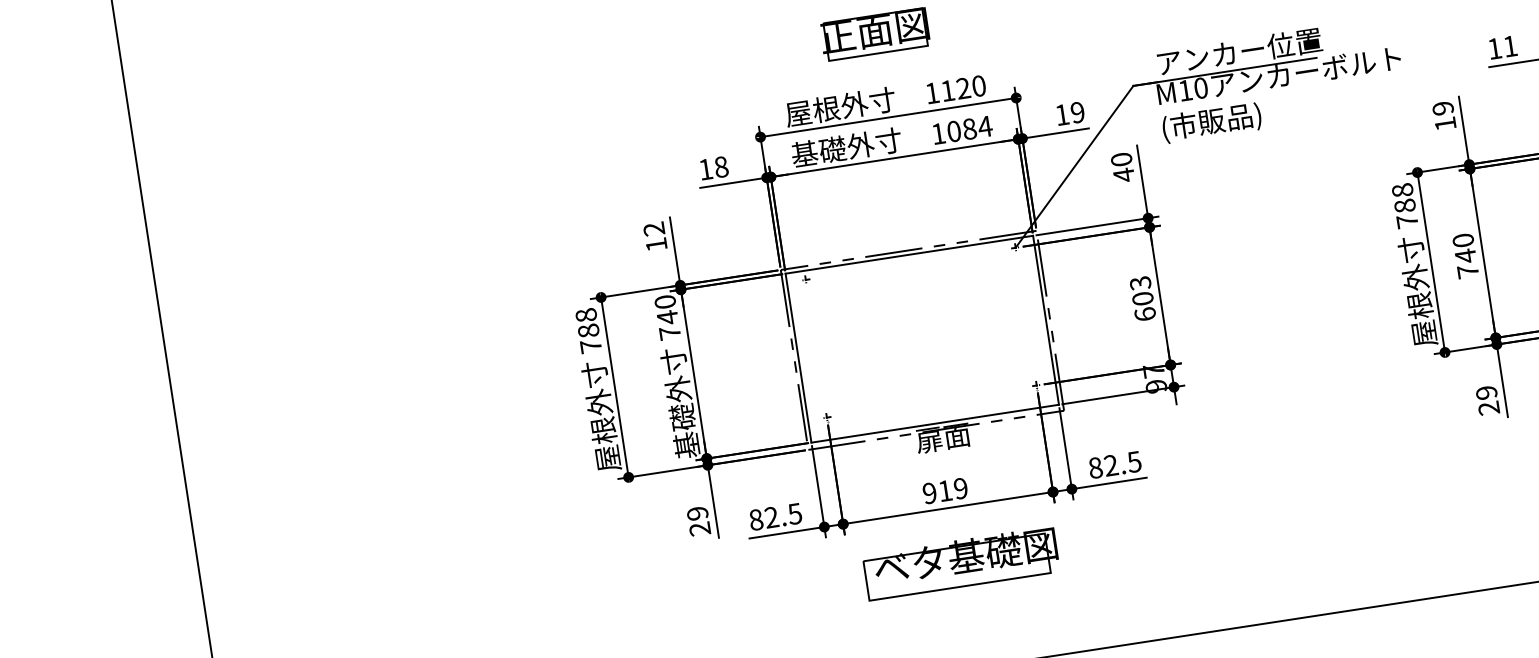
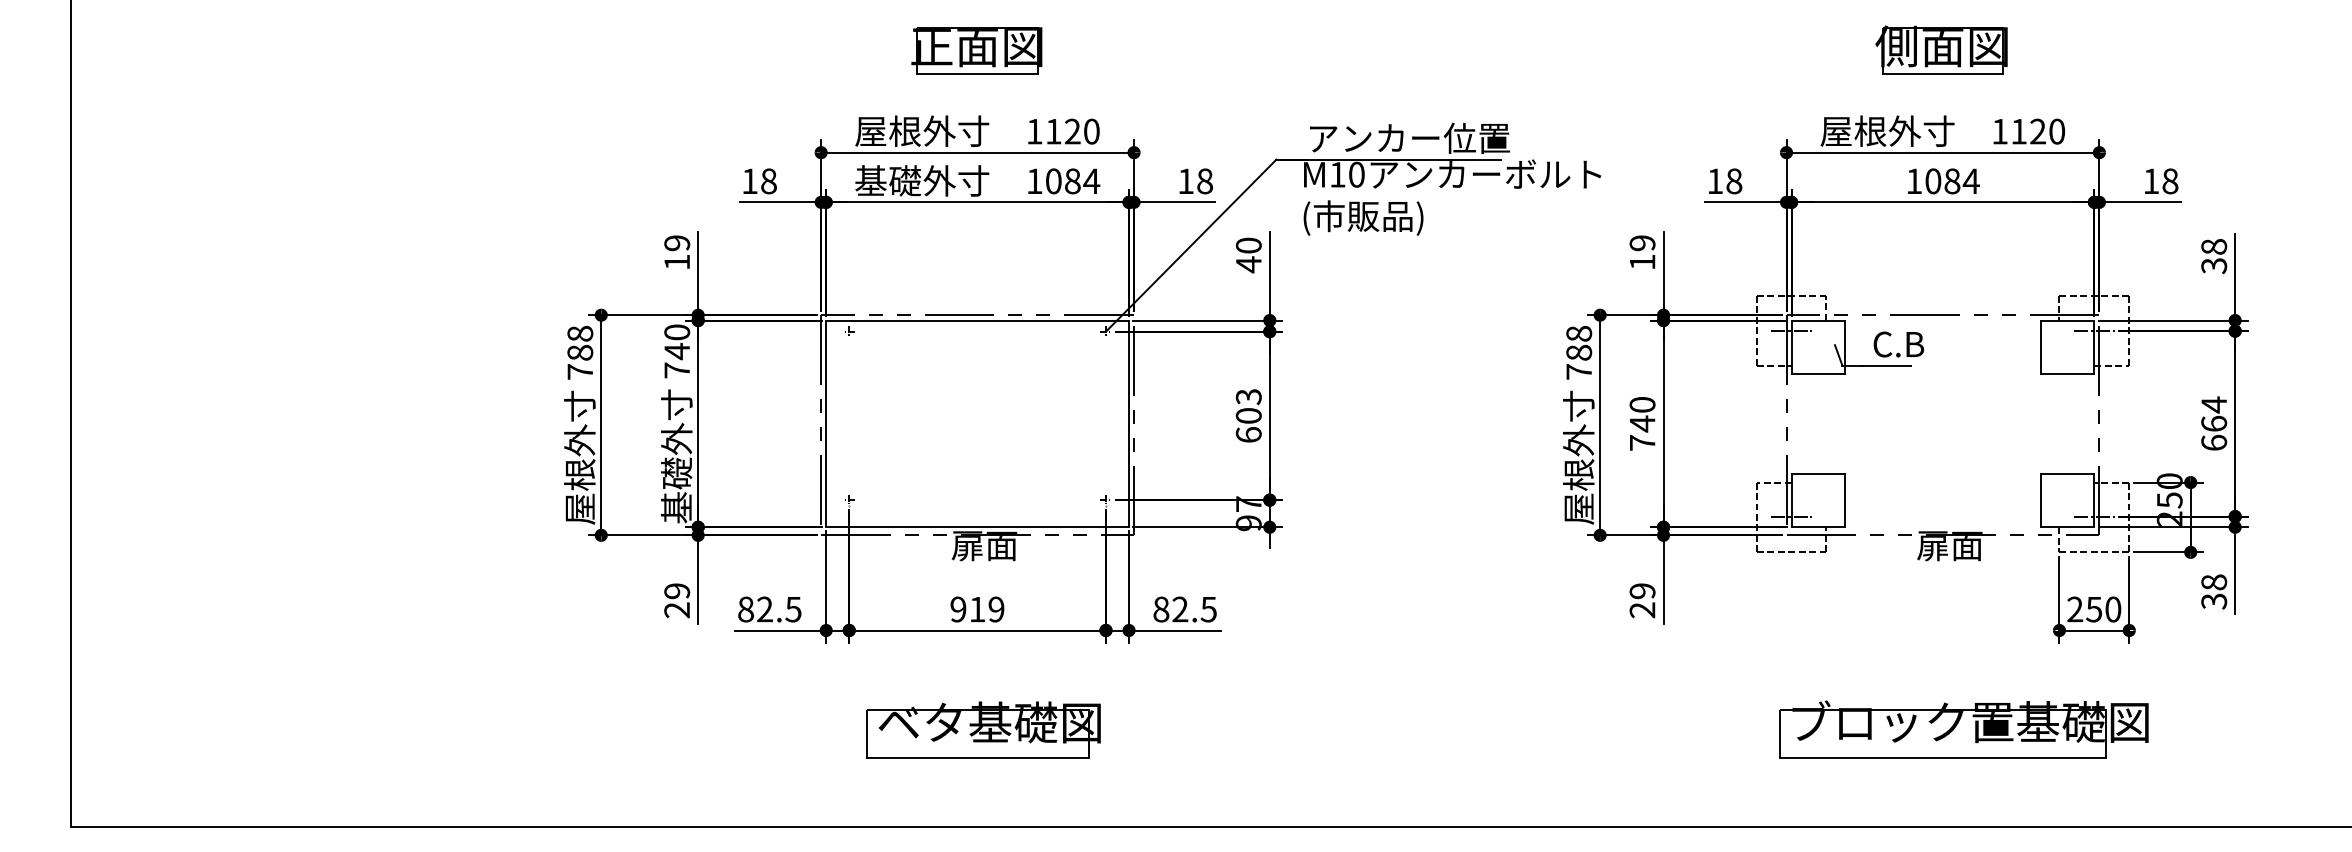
text: (1510, 46) -> (1734, 181), 11 -> 18
text: (1078, 112) -> (1205, 181), 19 -> 18
text: (654, 229) -> (677, 243), 12 -> 19
part: (961, 562) -> (983, 729), moved

